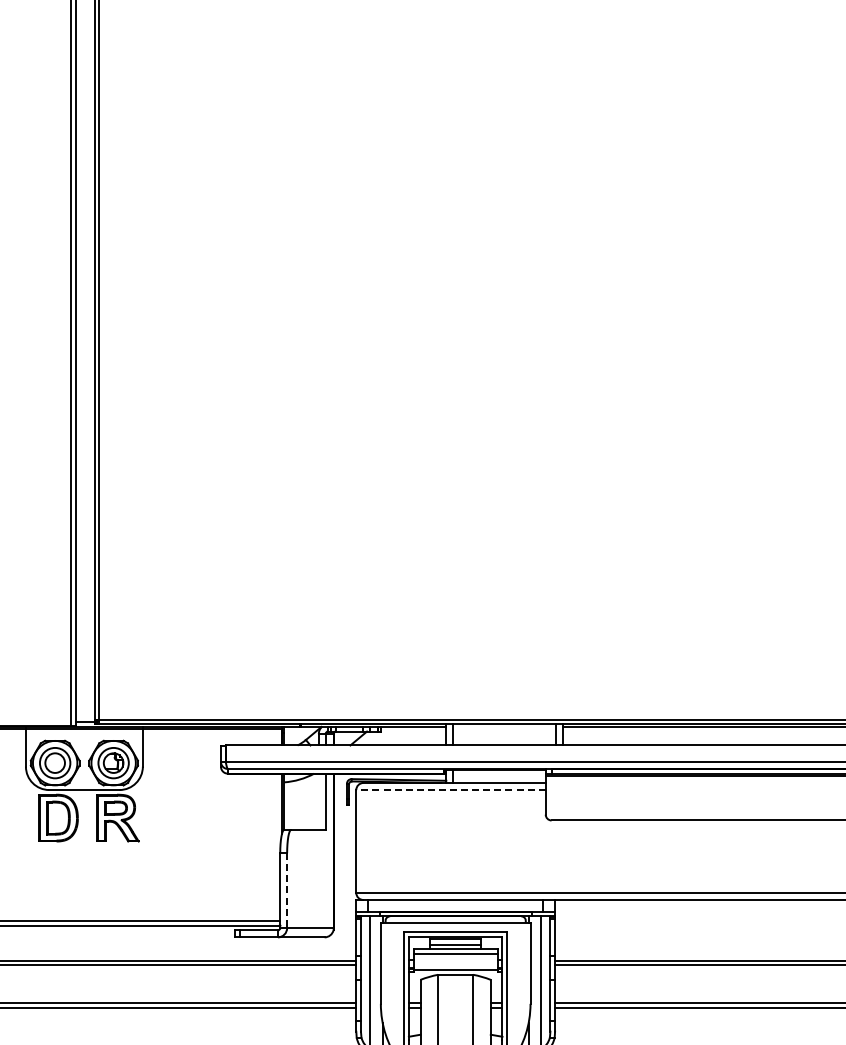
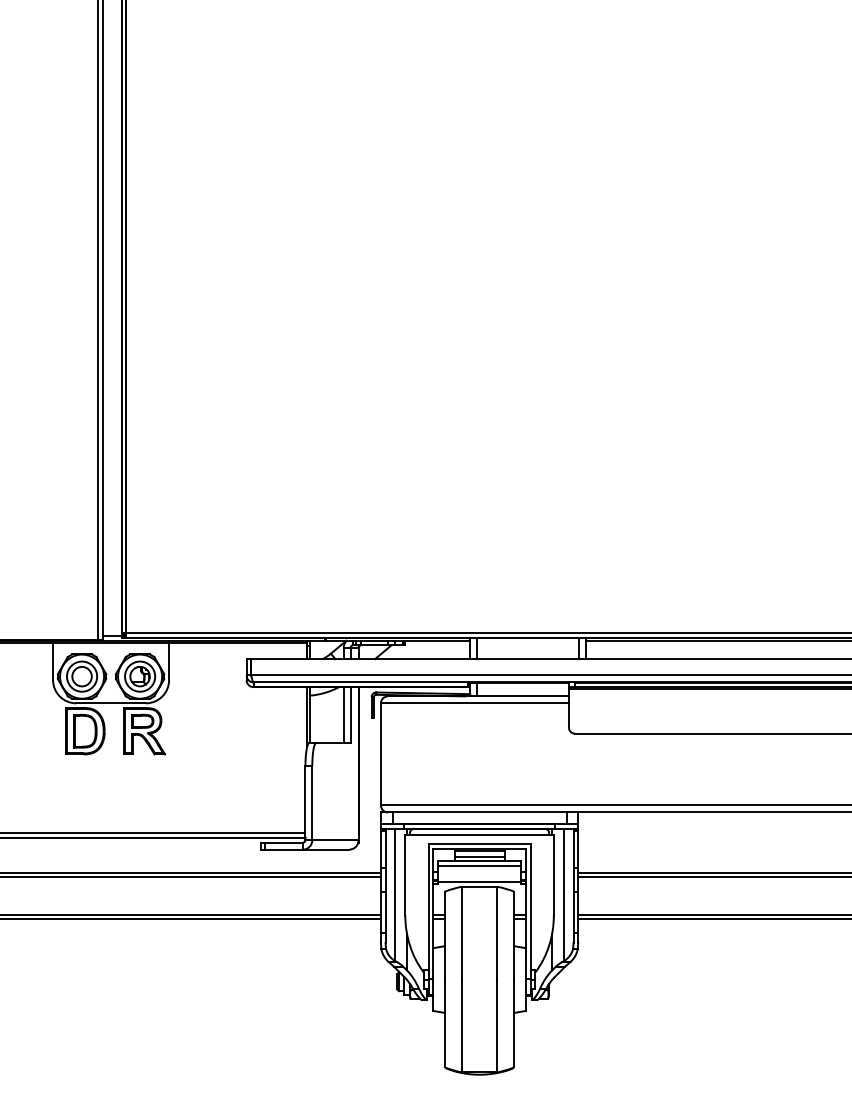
line: (450, 790) -> (474, 703), dashed -> solid
line: (318, 801) -> (343, 714), added
line: (287, 890) -> (312, 803), dashed -> solid

